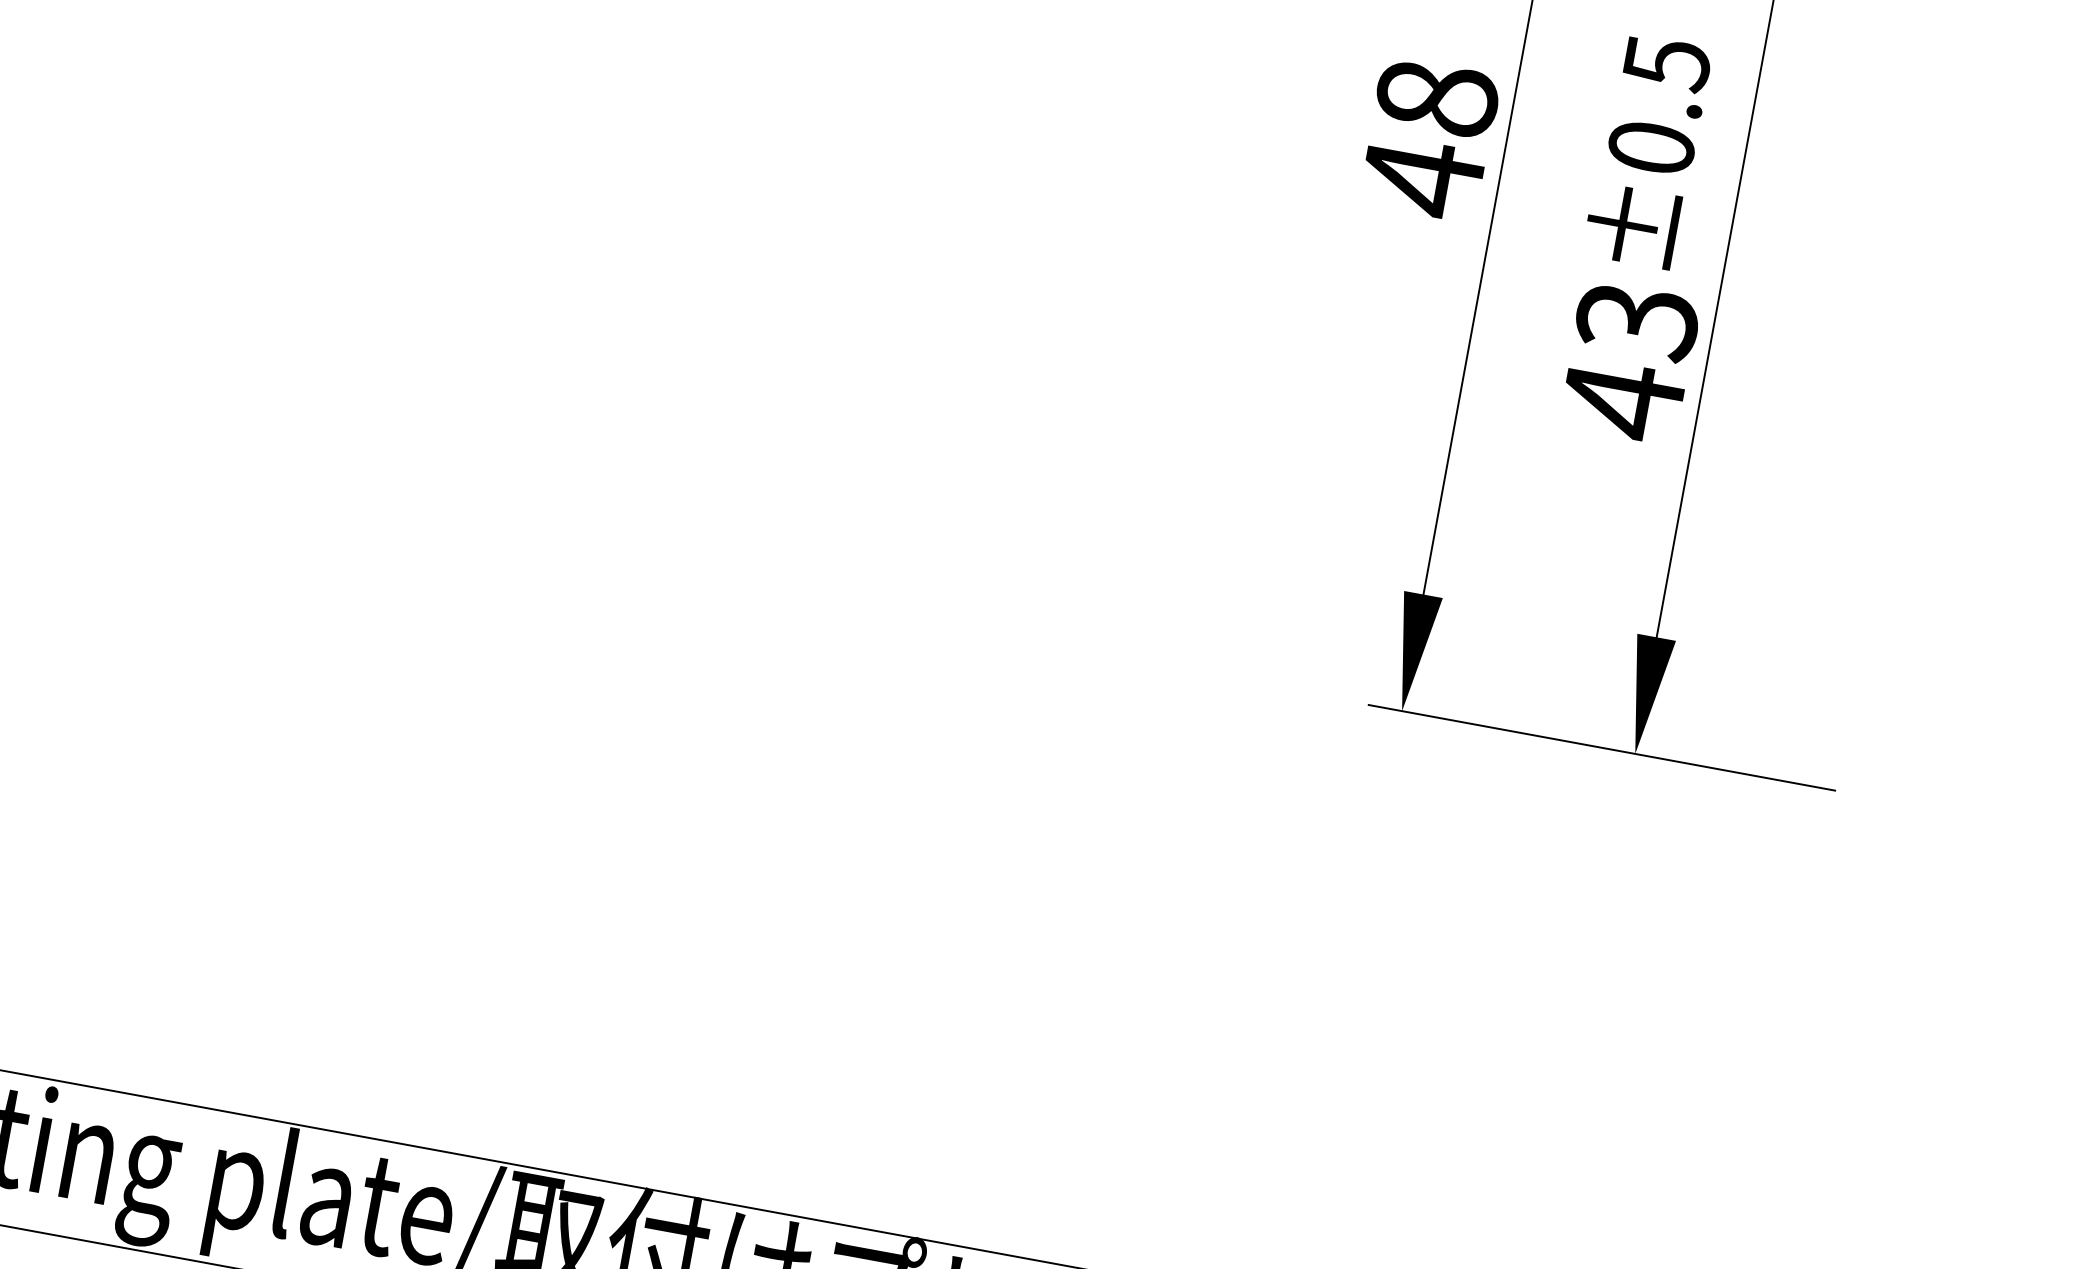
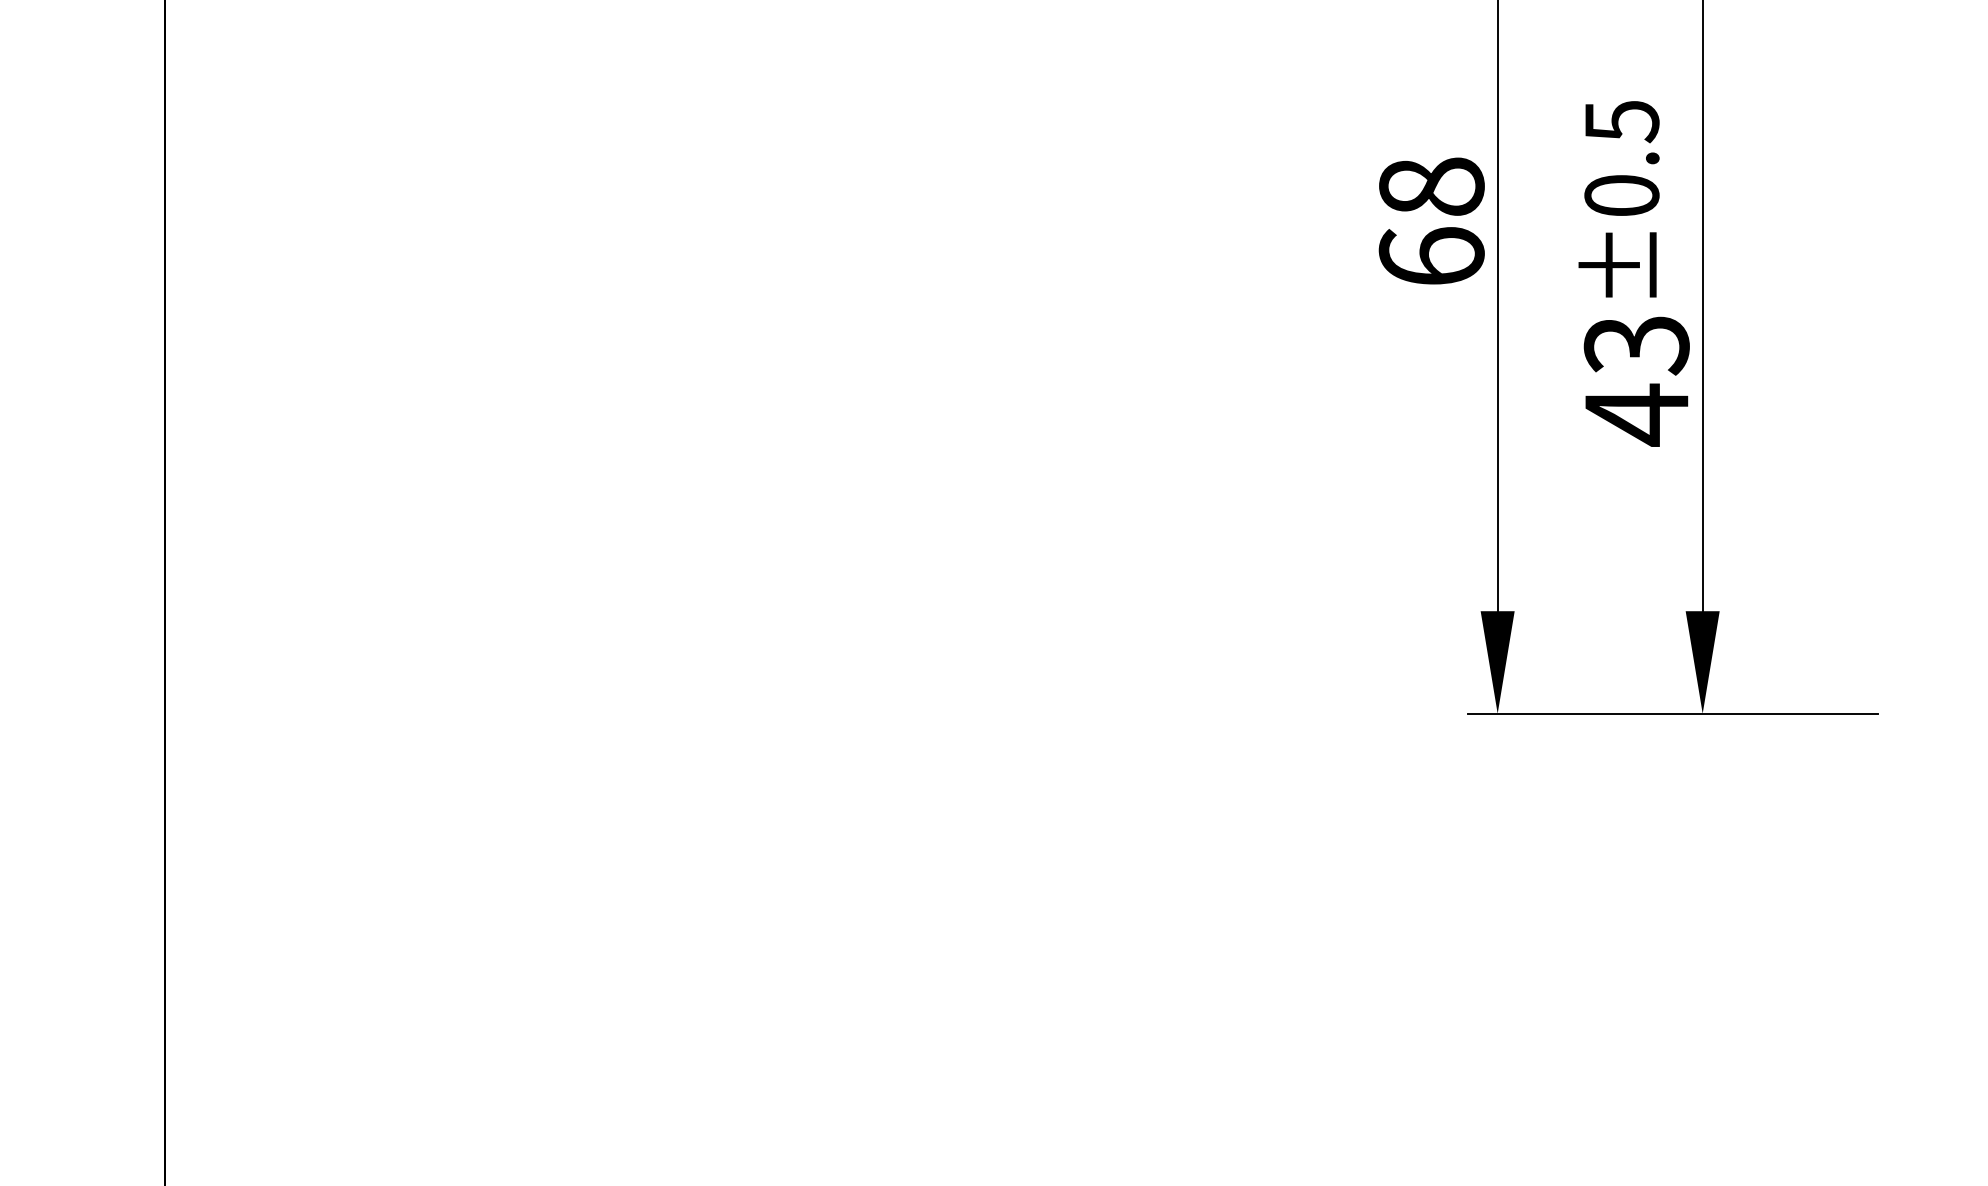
text: (1422, 177) -> (1431, 256), 48 -> 68

